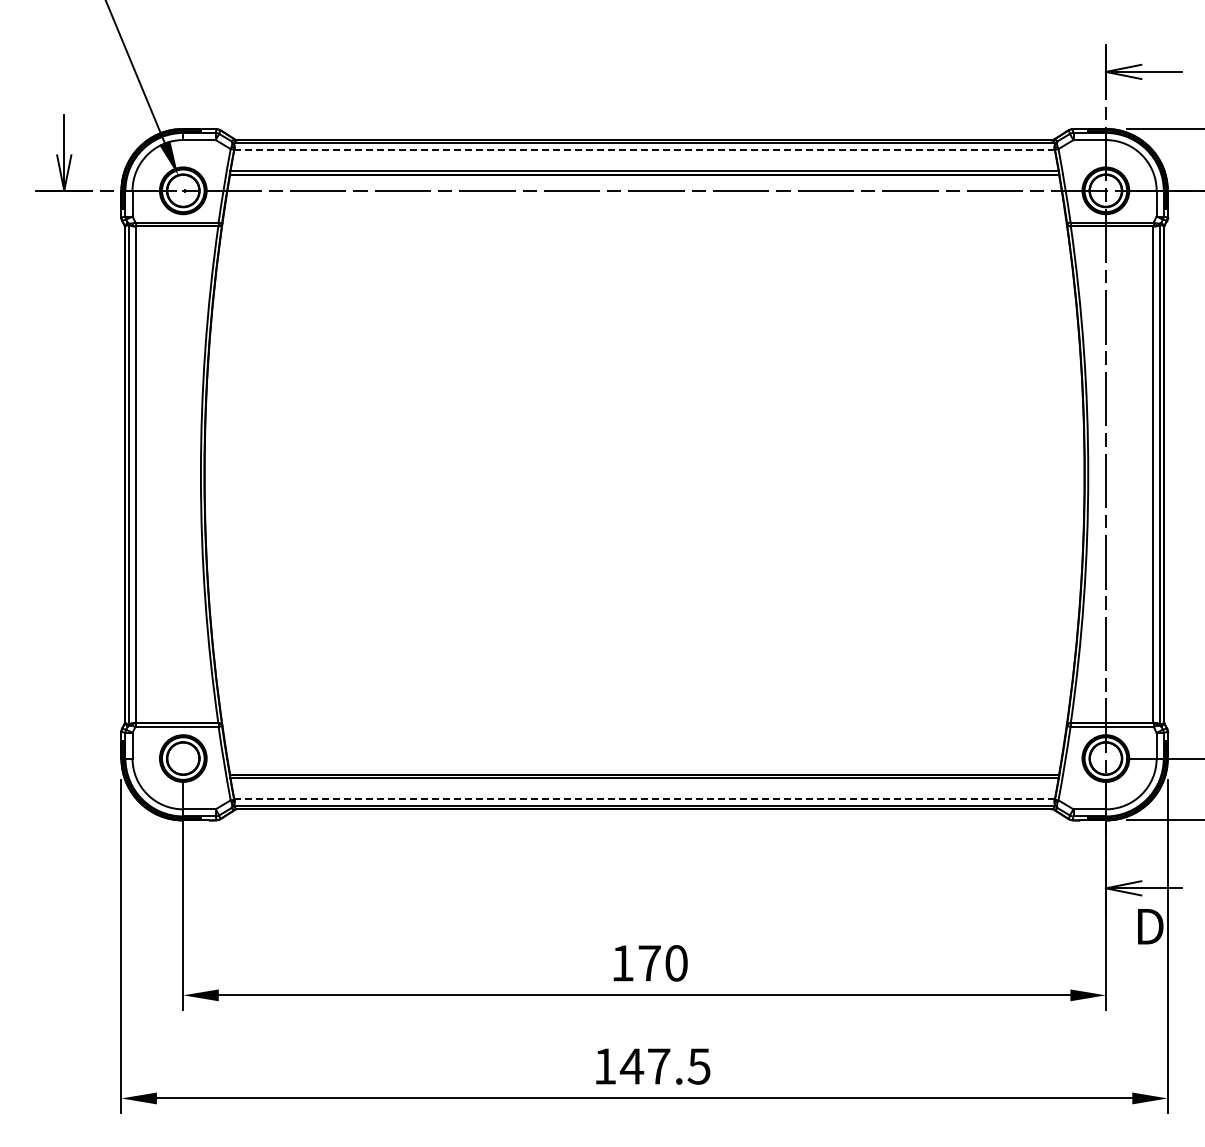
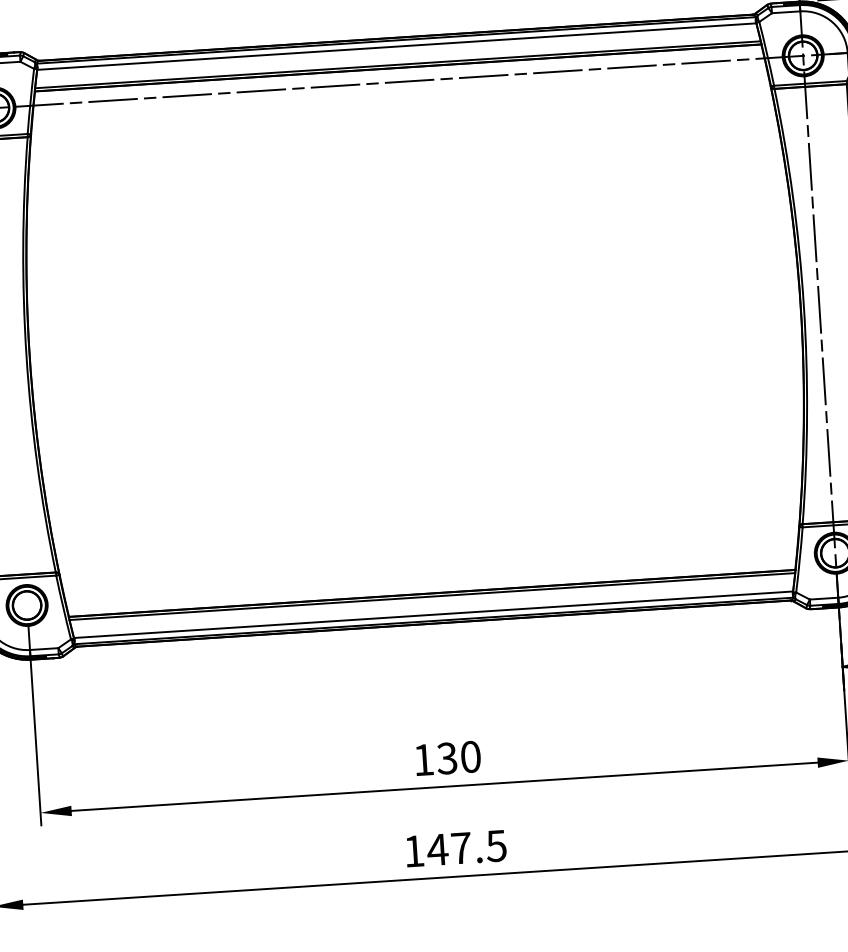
line: (645, 150) -> (397, 46), dashed -> solid
line: (644, 798) -> (433, 614), dashed -> solid
text: (649, 963) -> (447, 758), 170 -> 130

